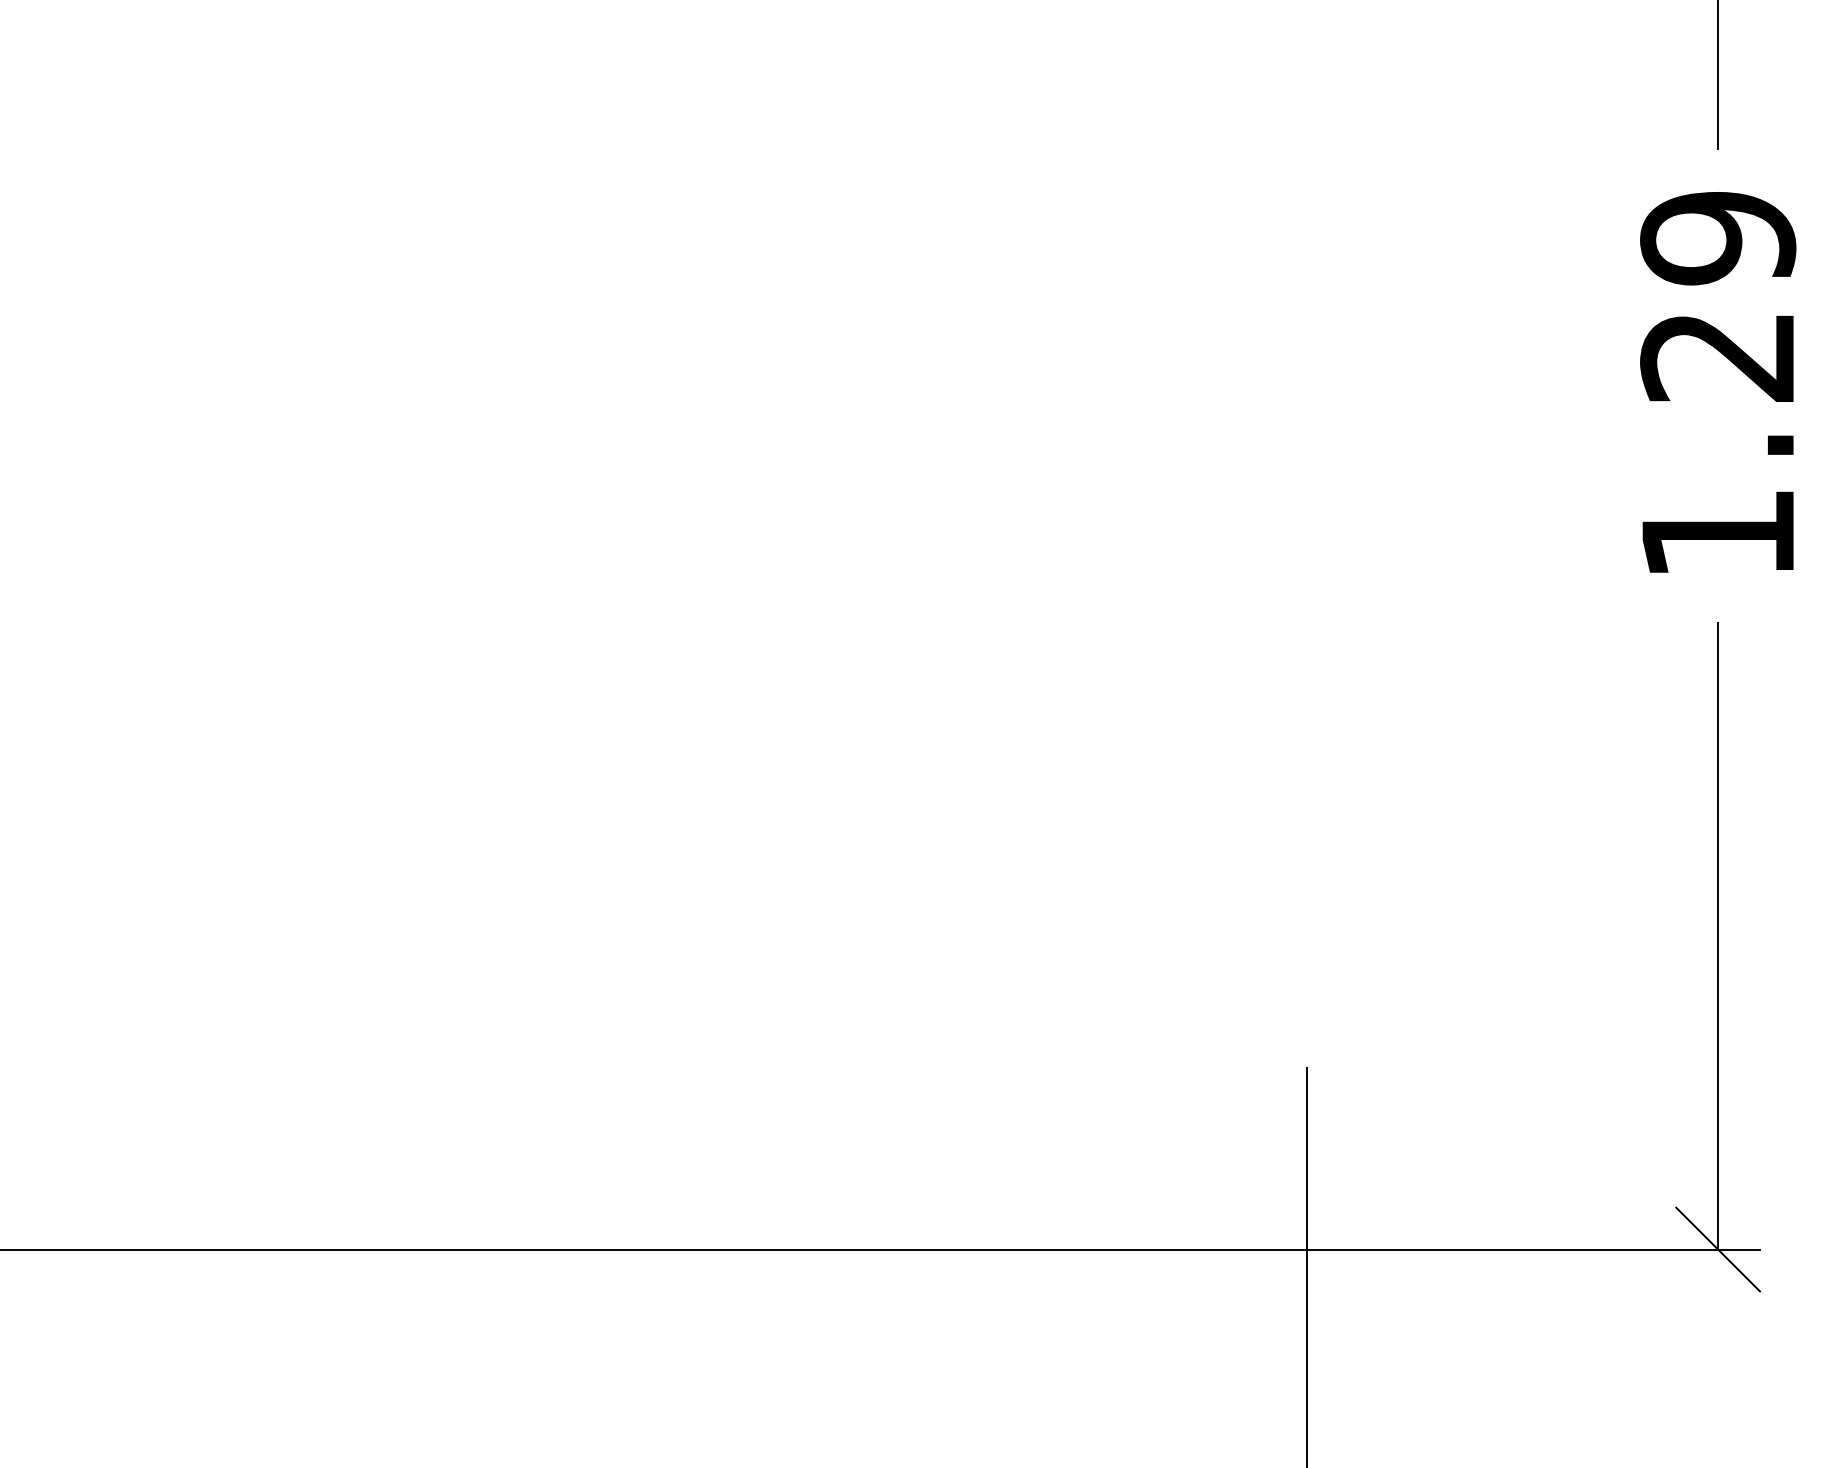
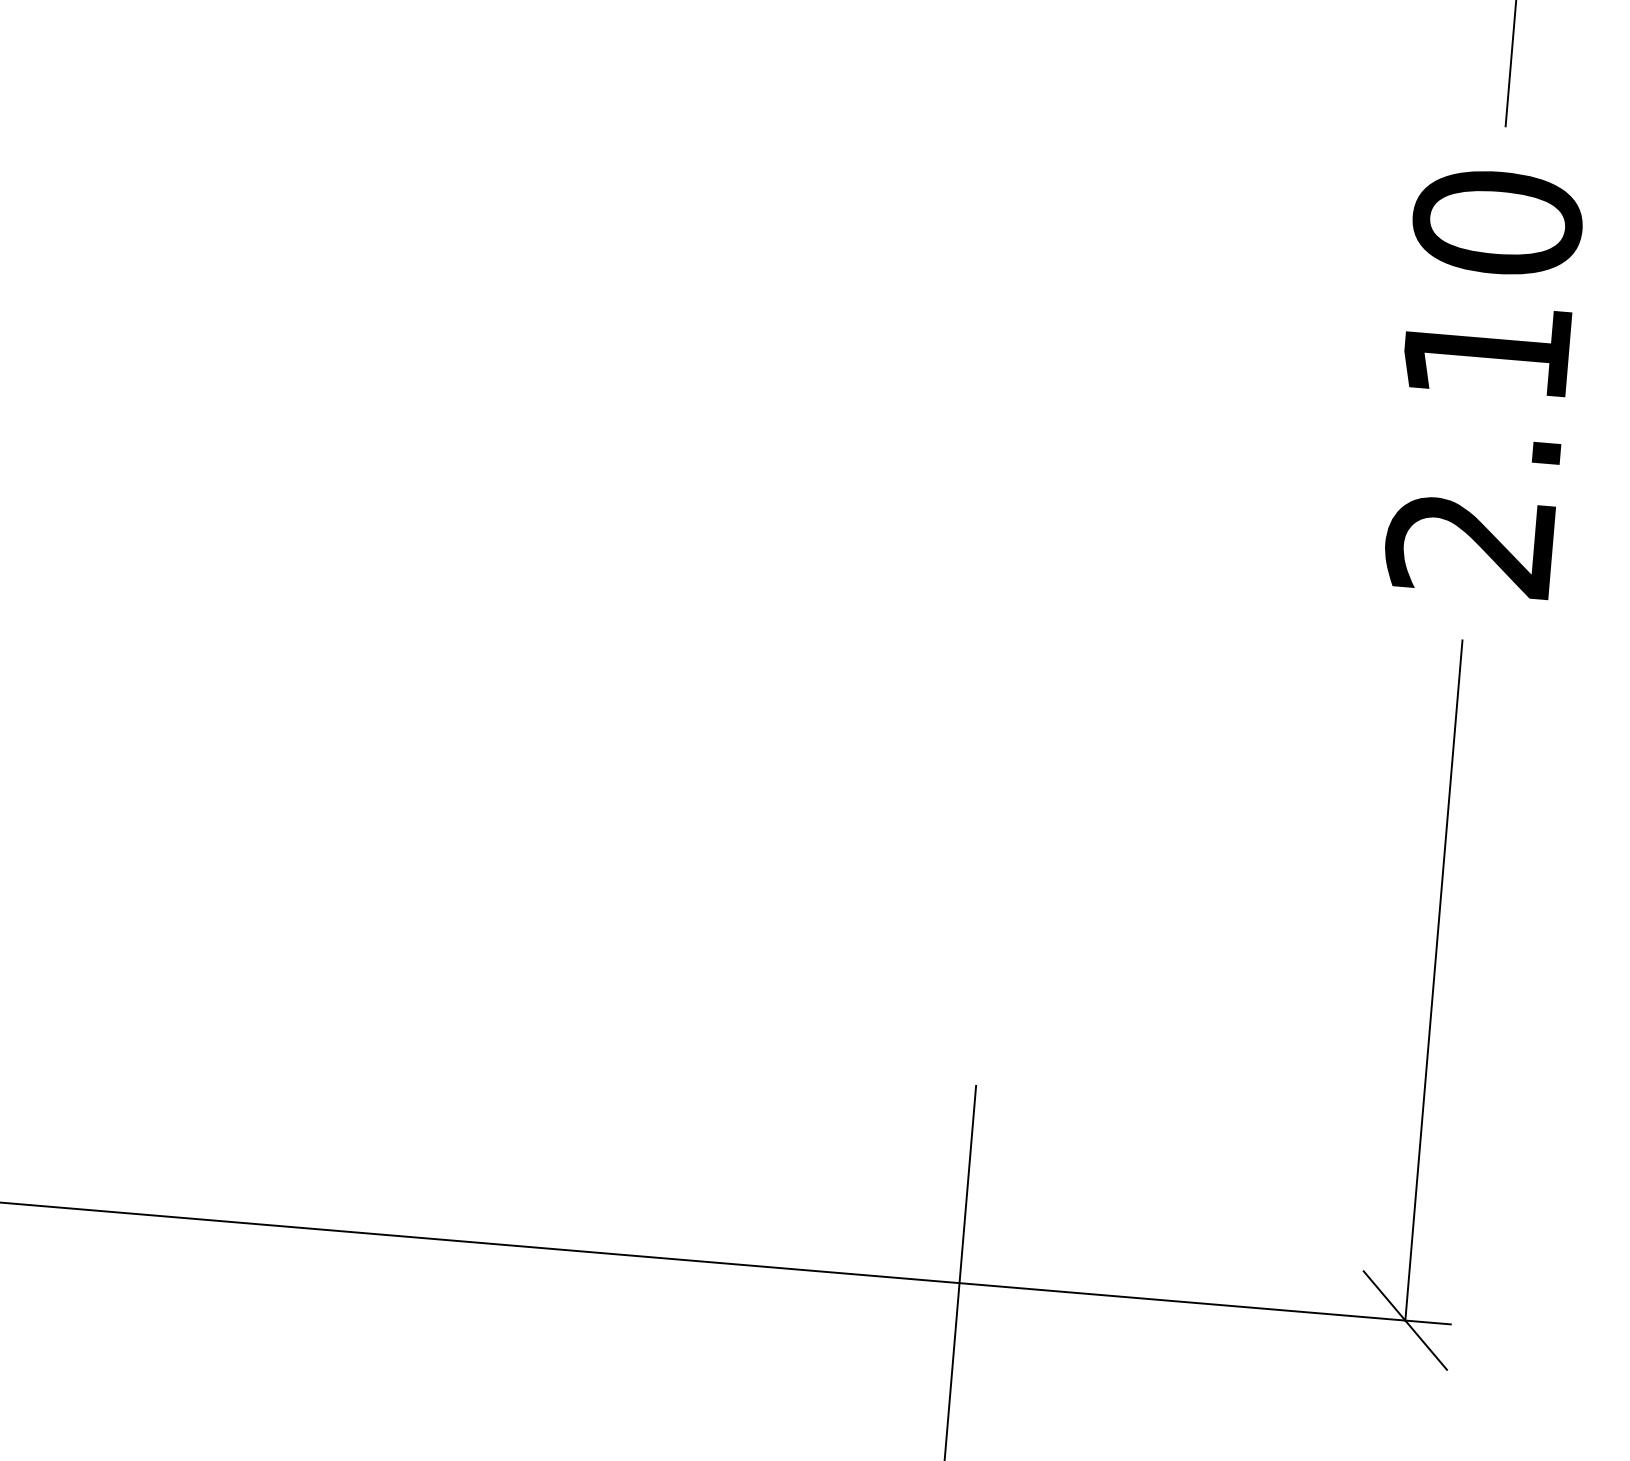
text: (1718, 385) -> (1484, 382), 1.29 -> 2.10

